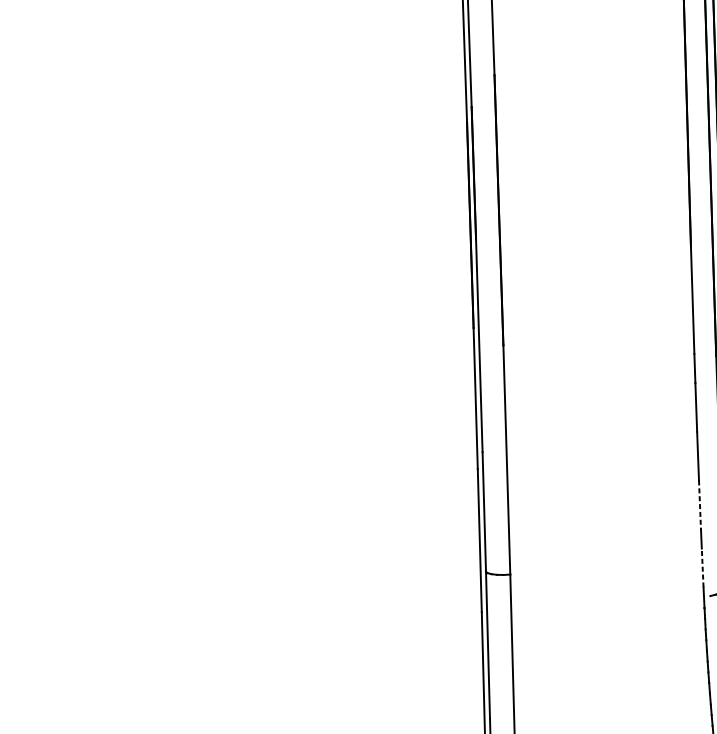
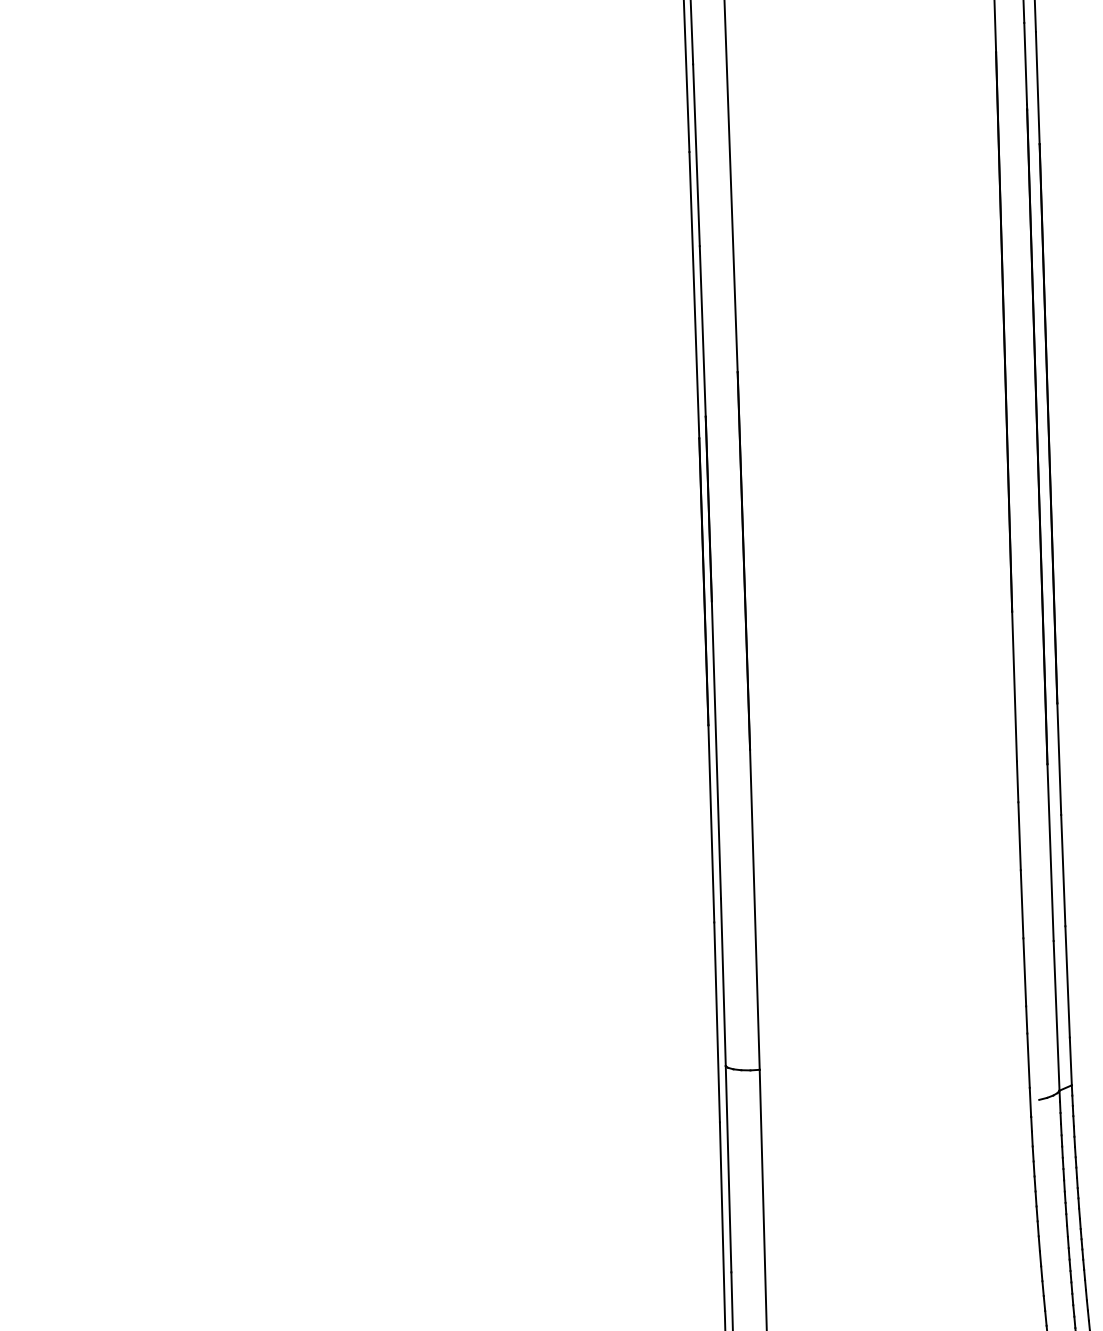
line: (699, 504) -> (1024, 972), dashed -> solid
line: (702, 567) -> (1028, 1060), dashed -> solid

